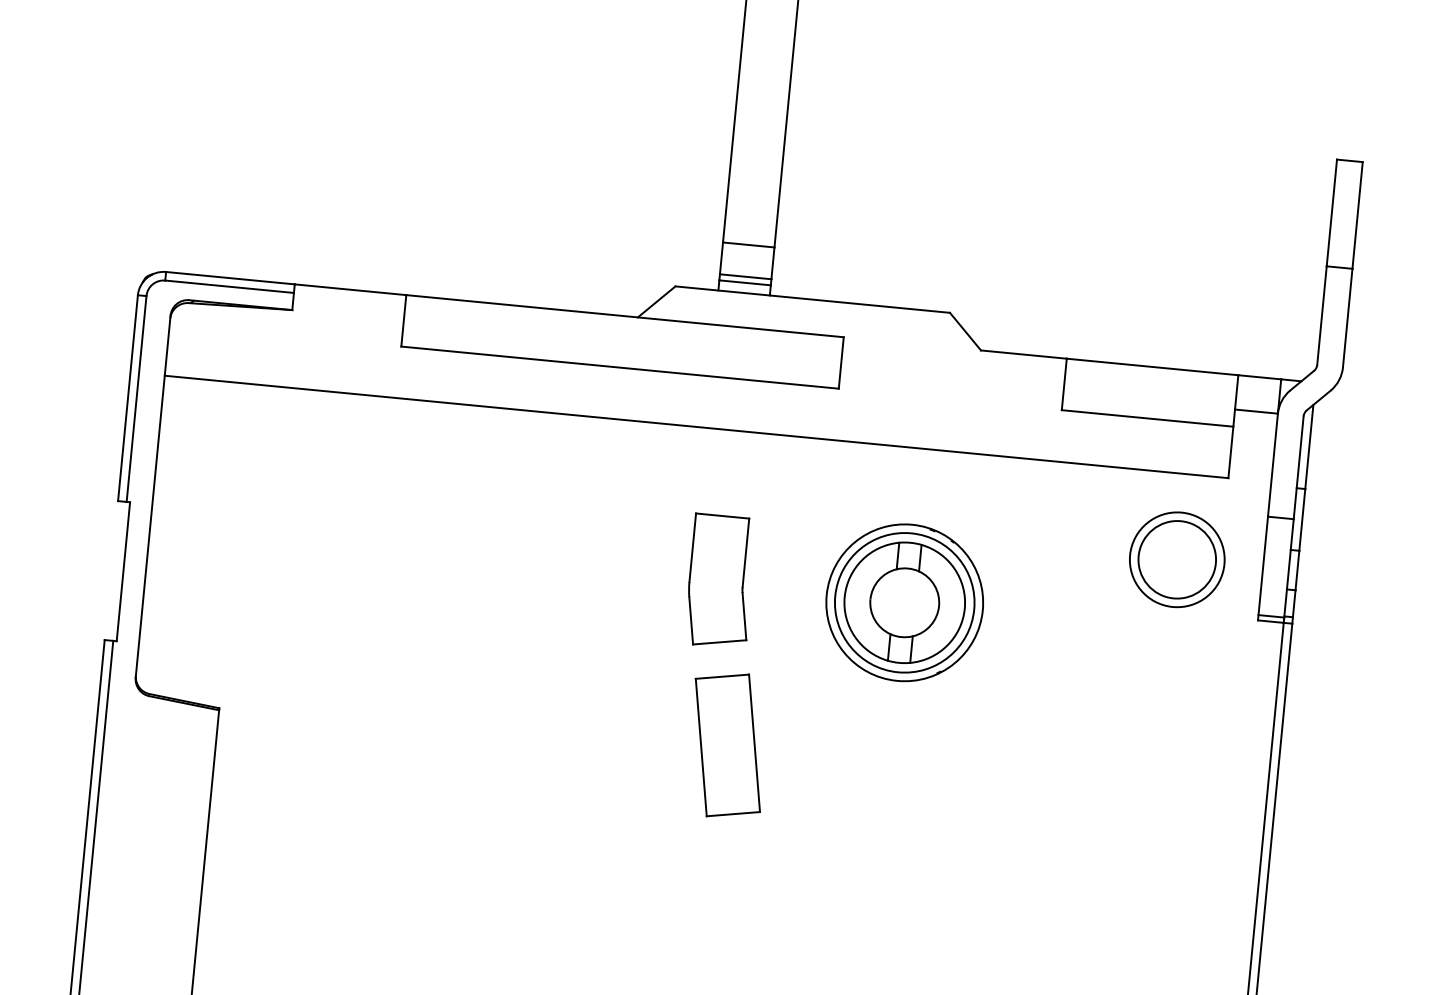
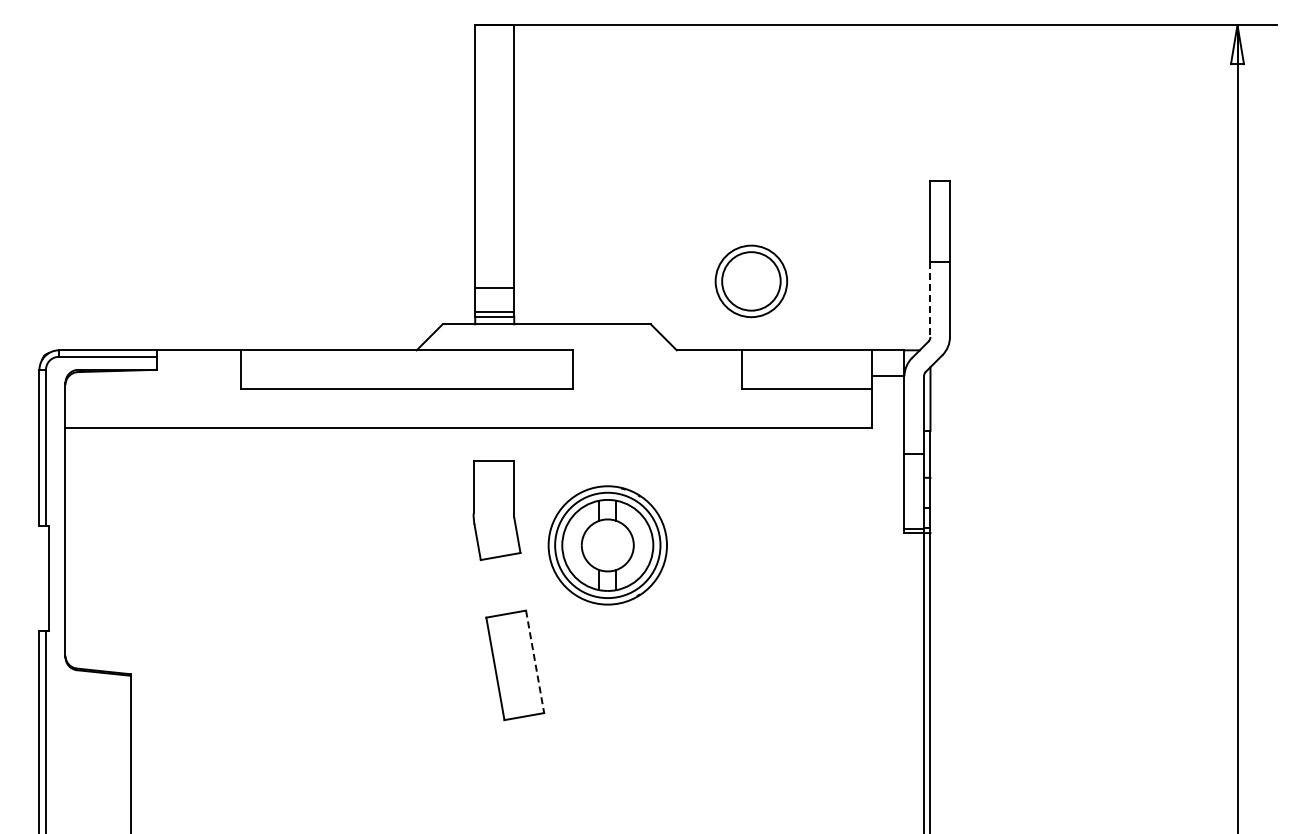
line: (1321, 316) -> (930, 300), solid -> dashed
part: (1177, 559) -> (751, 281), moved
part: (720, 581) -> (496, 510), moved
part: (904, 602) -> (607, 545), moved
line: (754, 744) -> (535, 662), solid -> dashed

